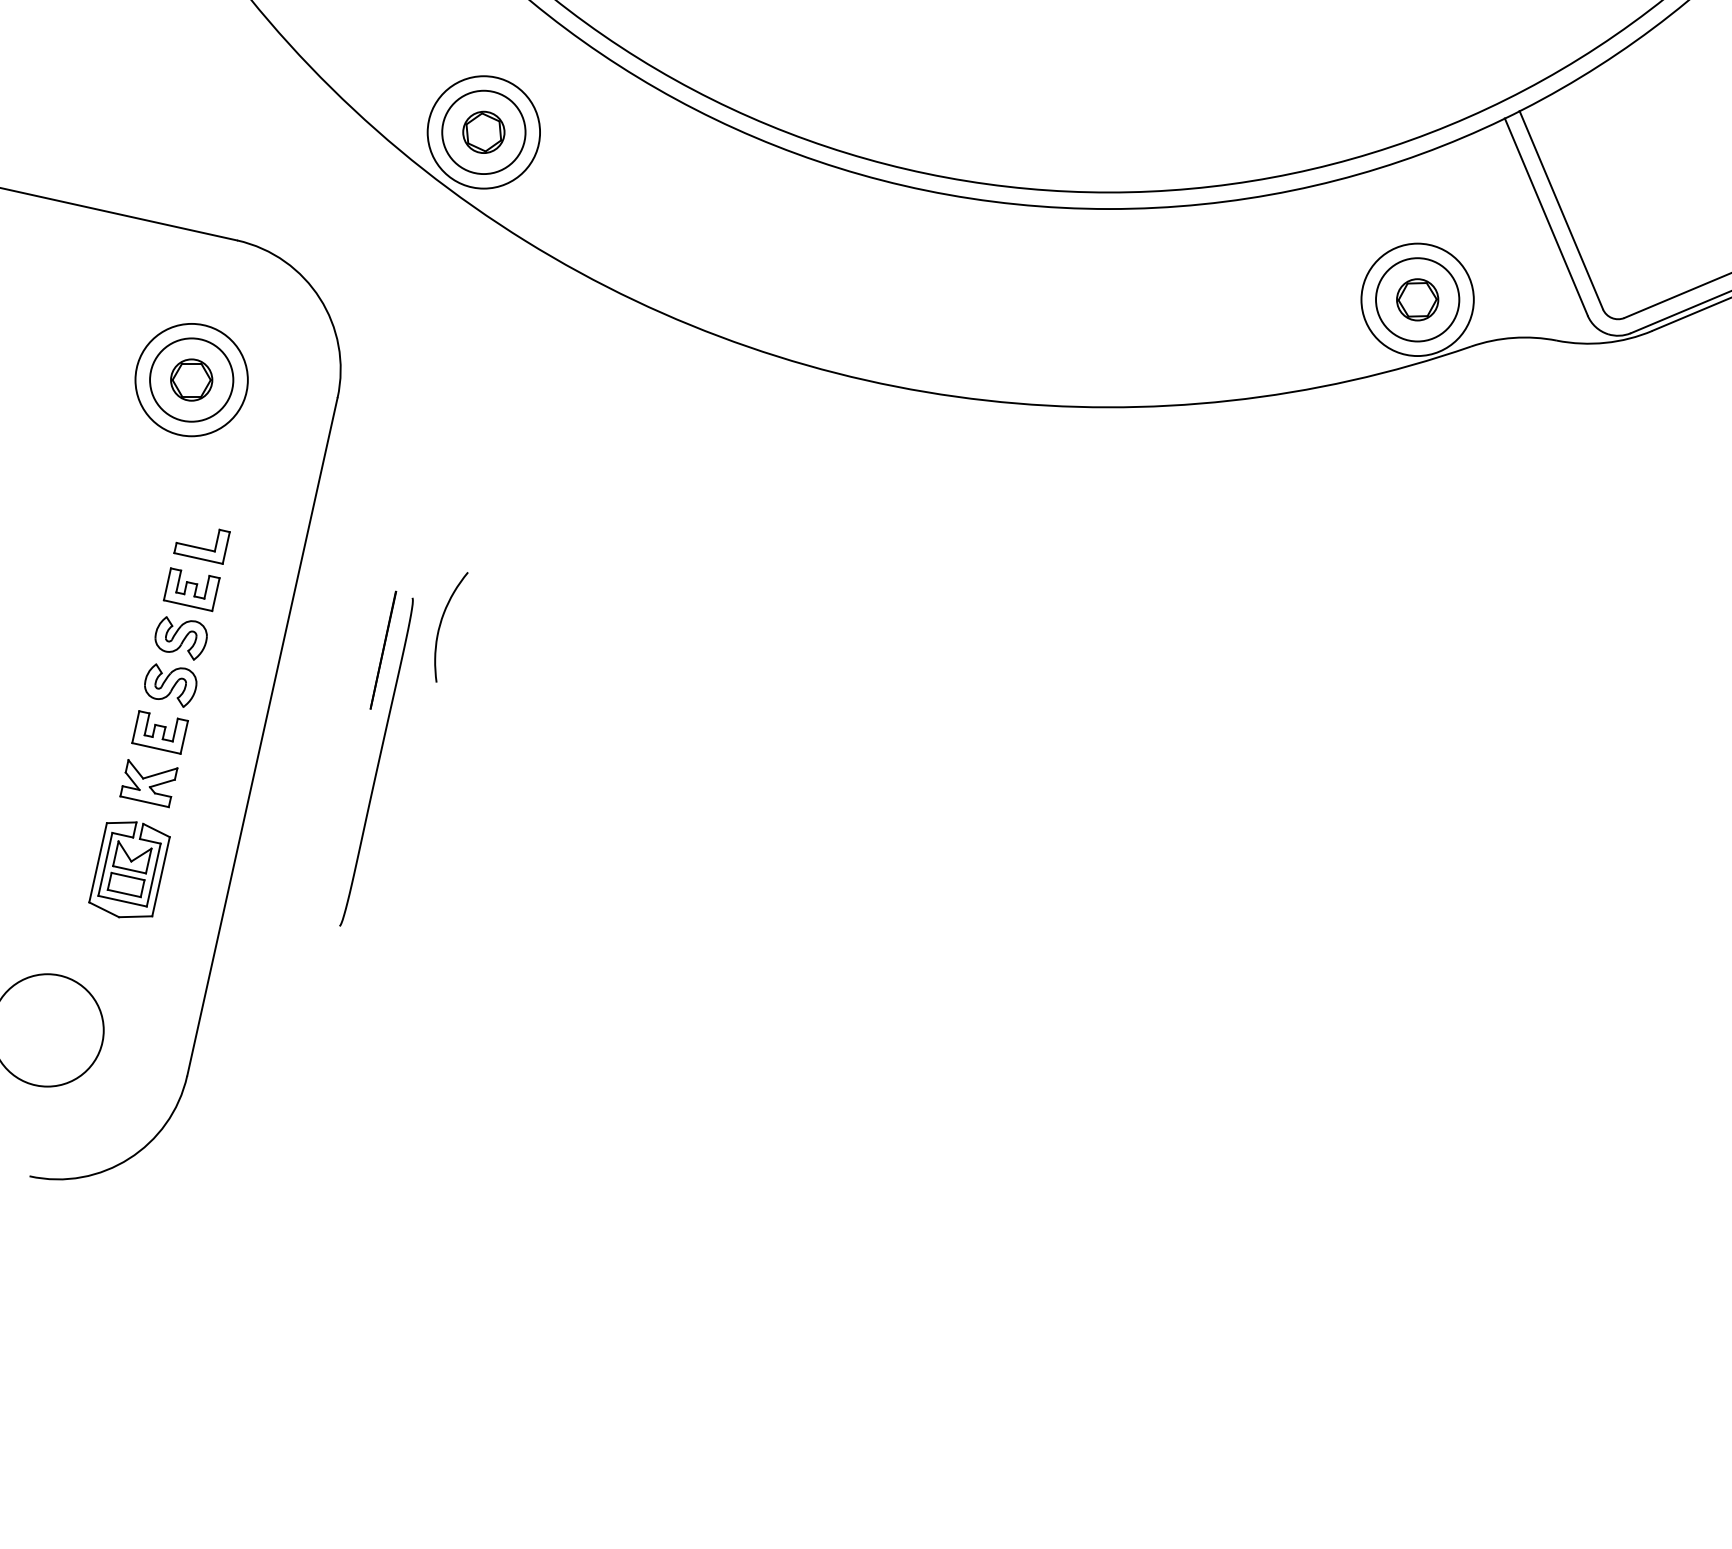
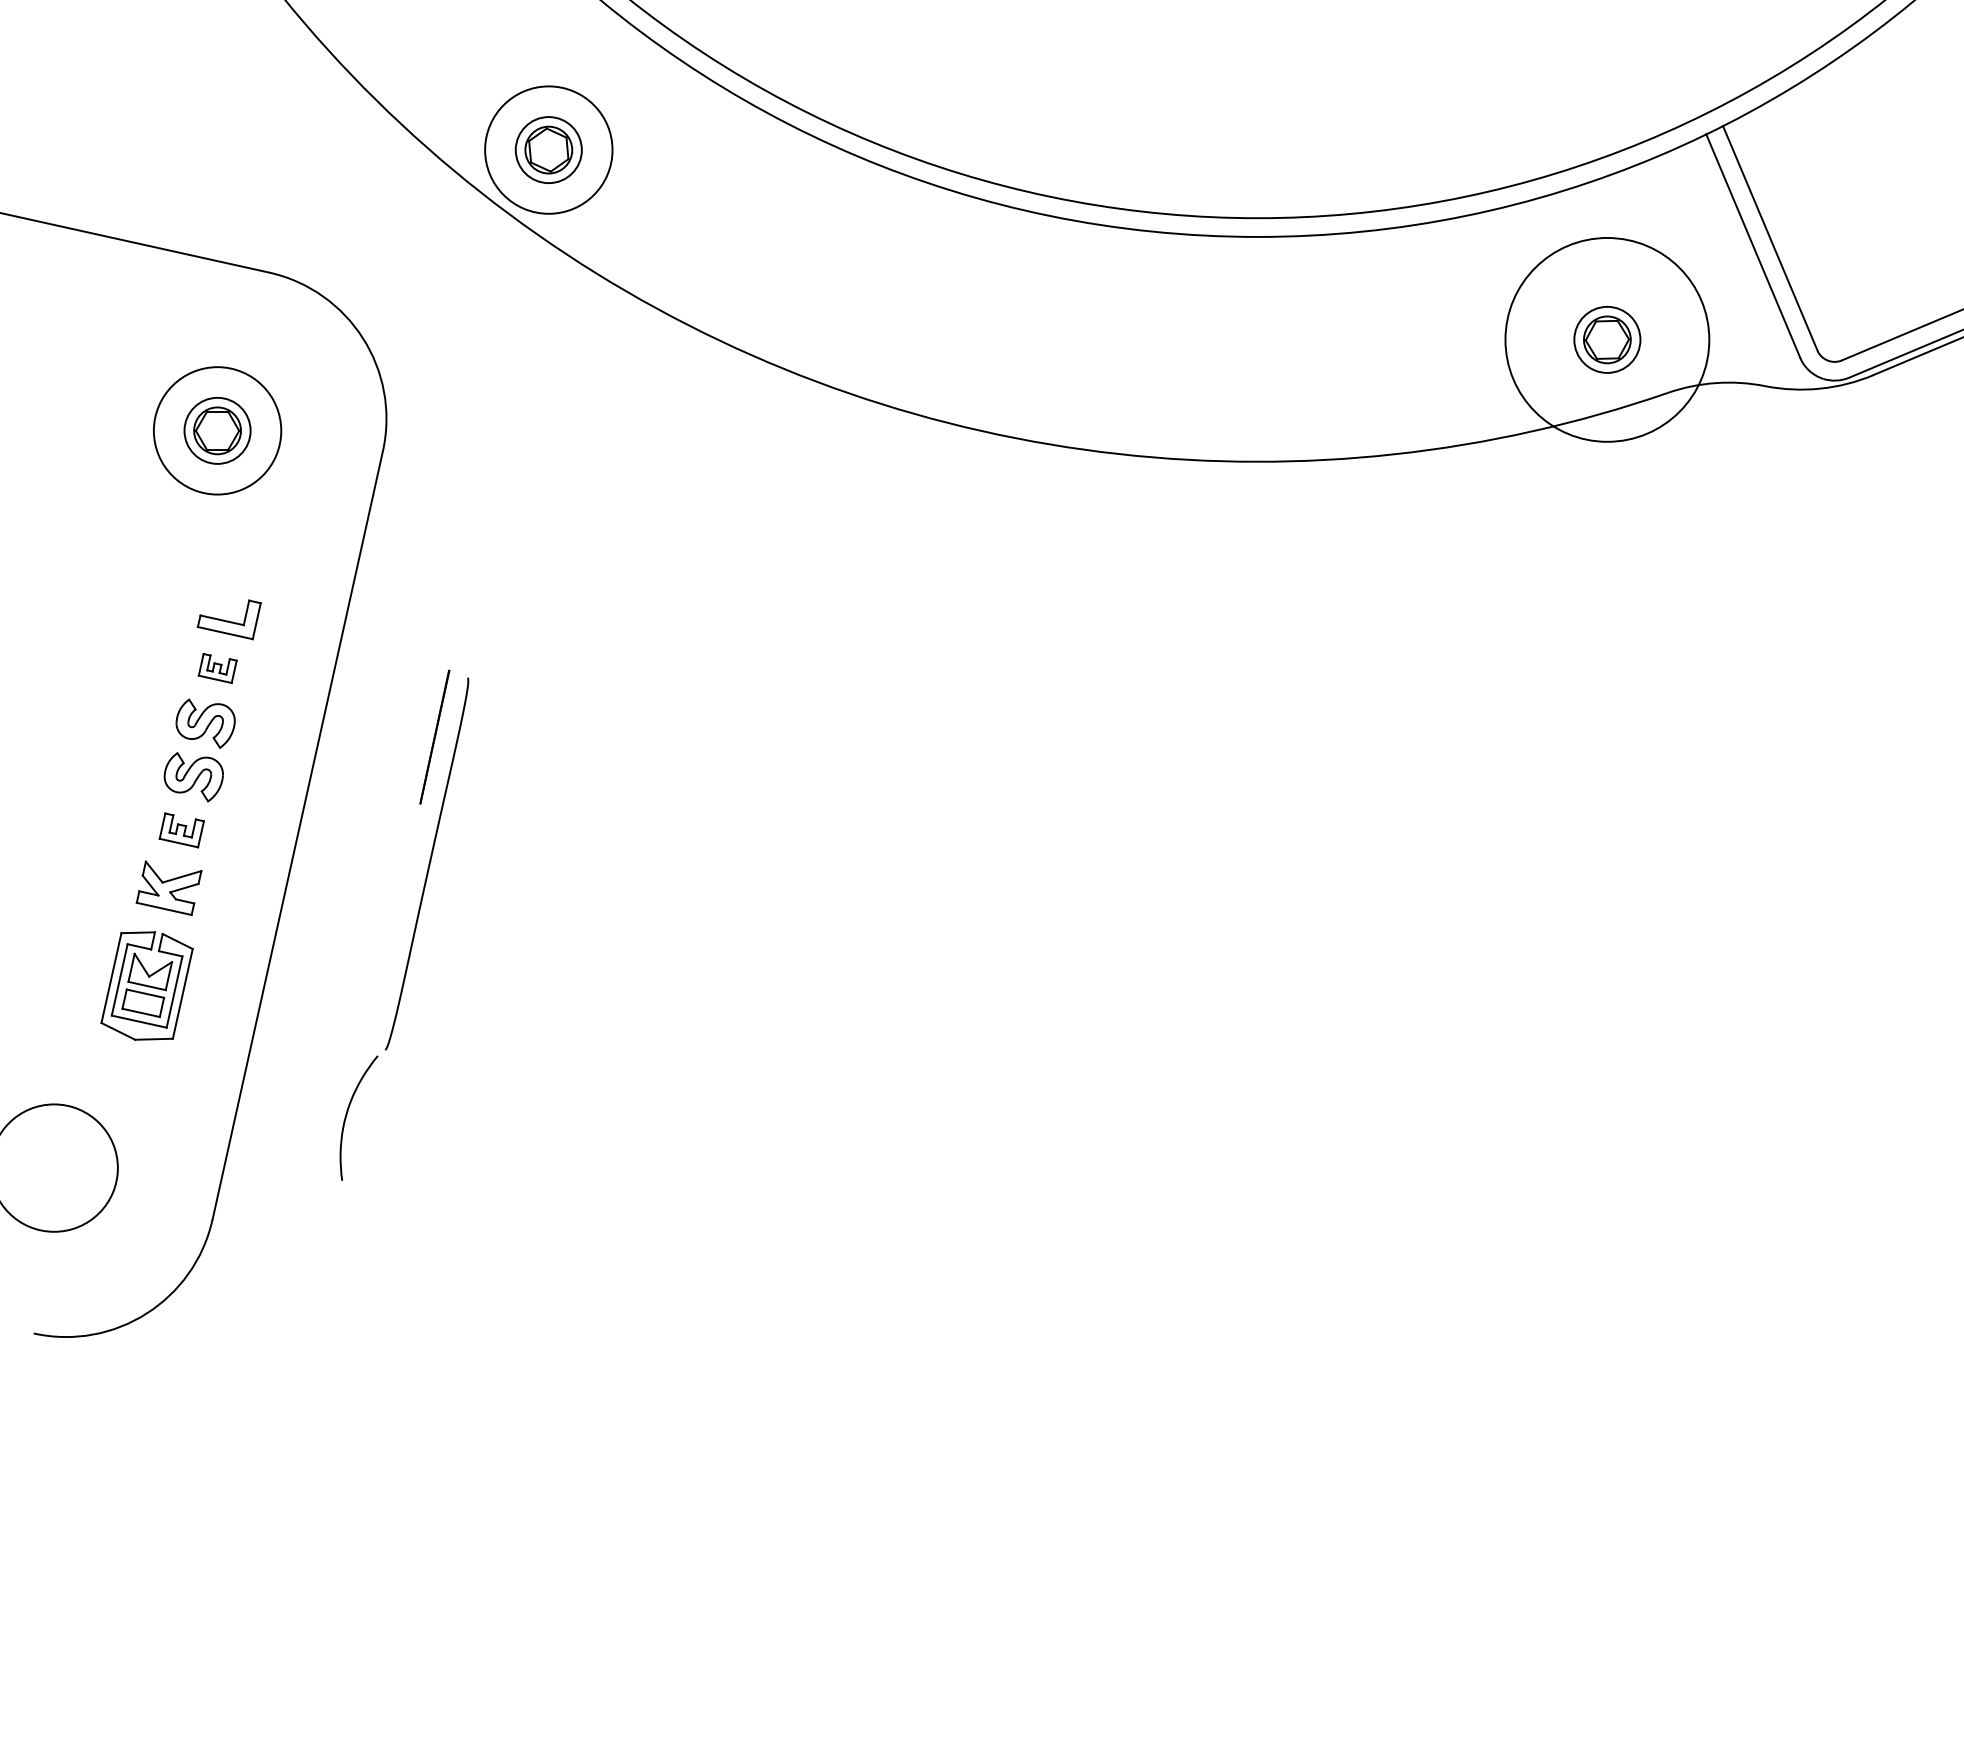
circle: (483, 131) -> (548, 149), size x0.7
circle: (1417, 299) -> (1607, 339), size x0.7
circle: (1417, 299) -> (1607, 339), size x1.6
circle: (191, 379) -> (217, 430), size x0.7
part: (191, 589) -> (217, 668), size x0.6
curve: (441, 624) -> (347, 1115), moved
part: (159, 732) -> (181, 830), size x0.7

